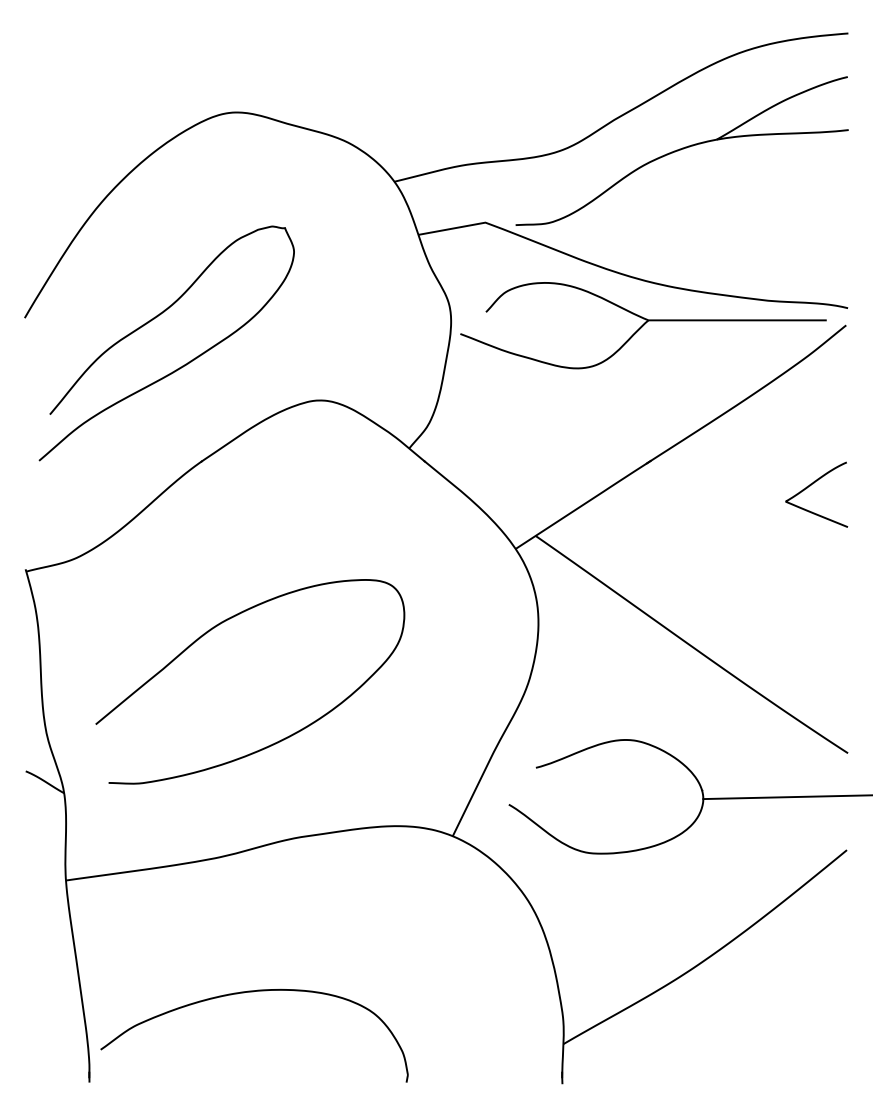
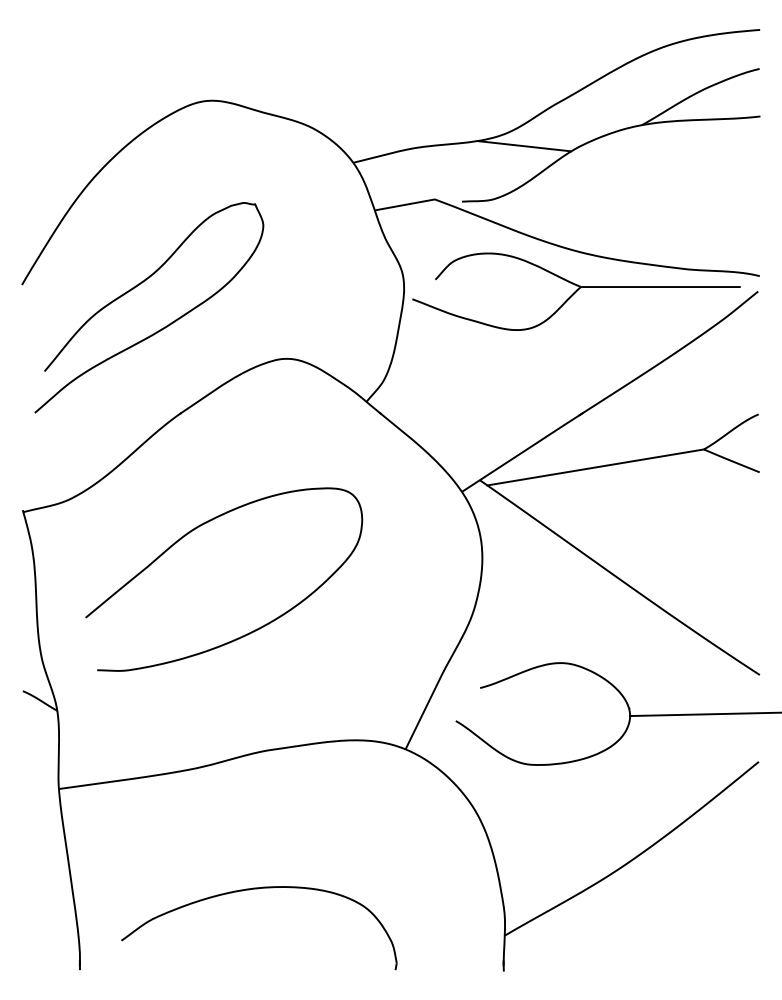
line: (585, 162) -> (524, 145), added
line: (664, 521) -> (595, 467), added
curve: (219, 625) -> (196, 529), moved
part: (253, 992) -> (258, 889), moved

